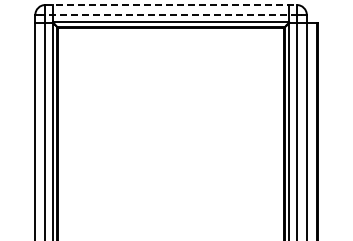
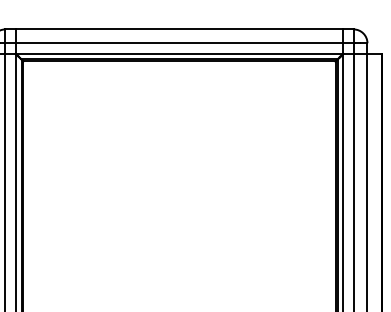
line: (171, 5) -> (180, 30), dashed -> solid
line: (171, 15) -> (180, 43), dashed -> solid

